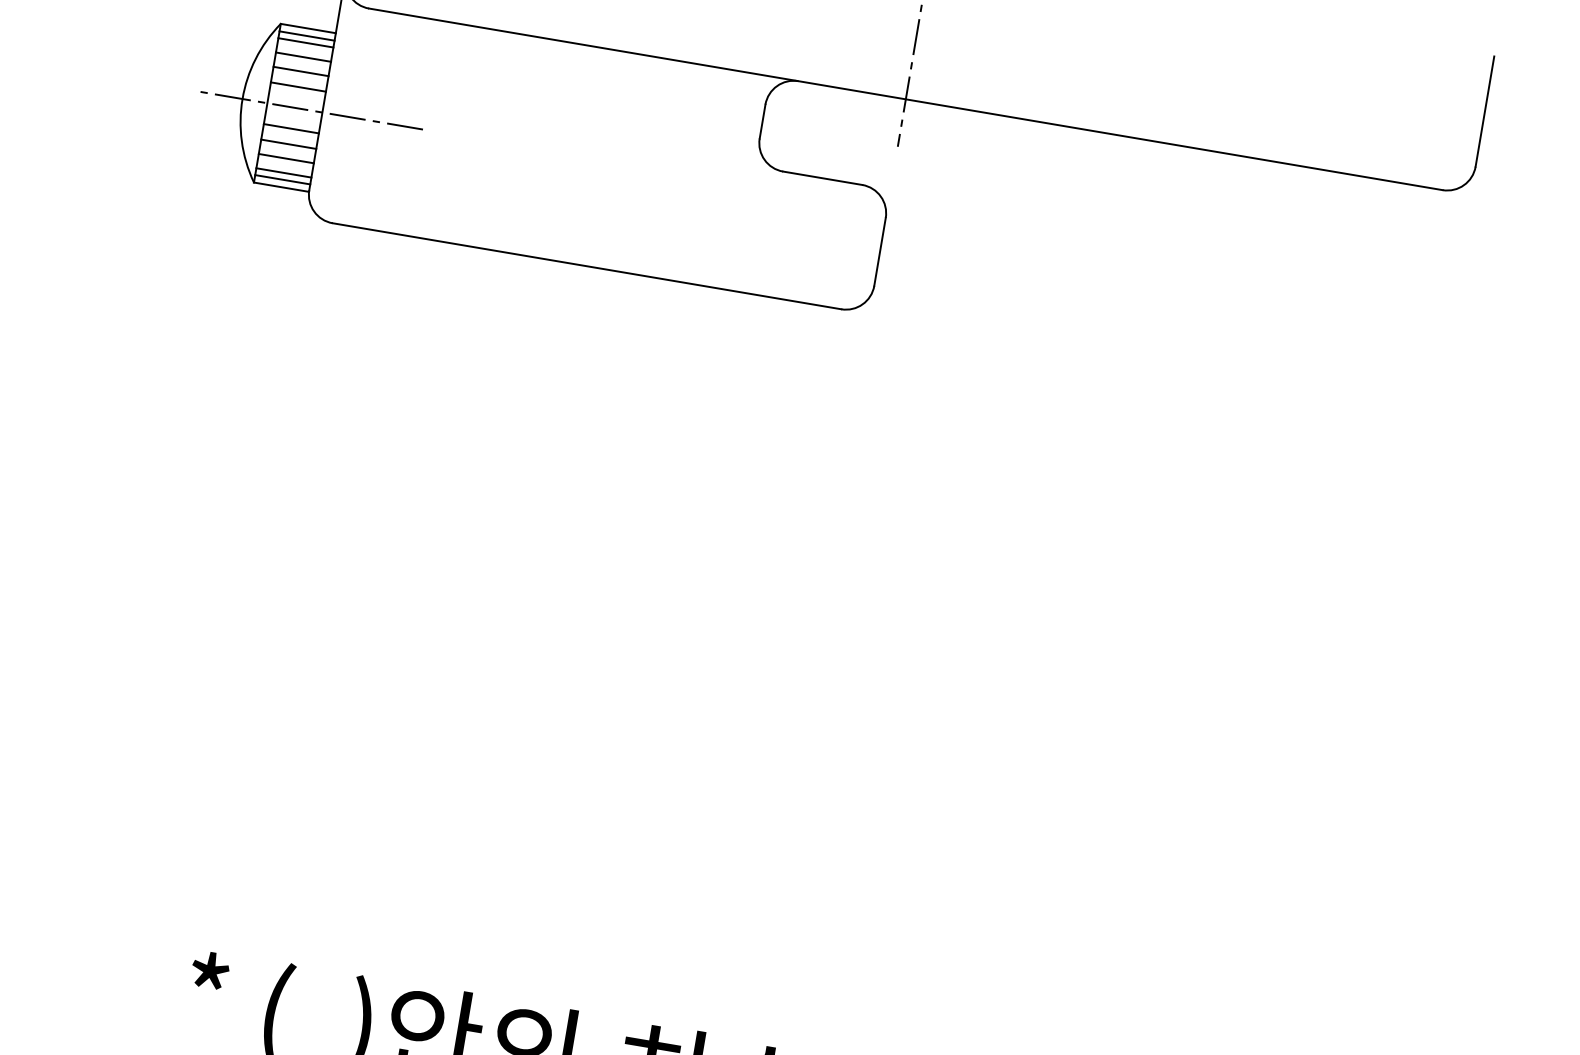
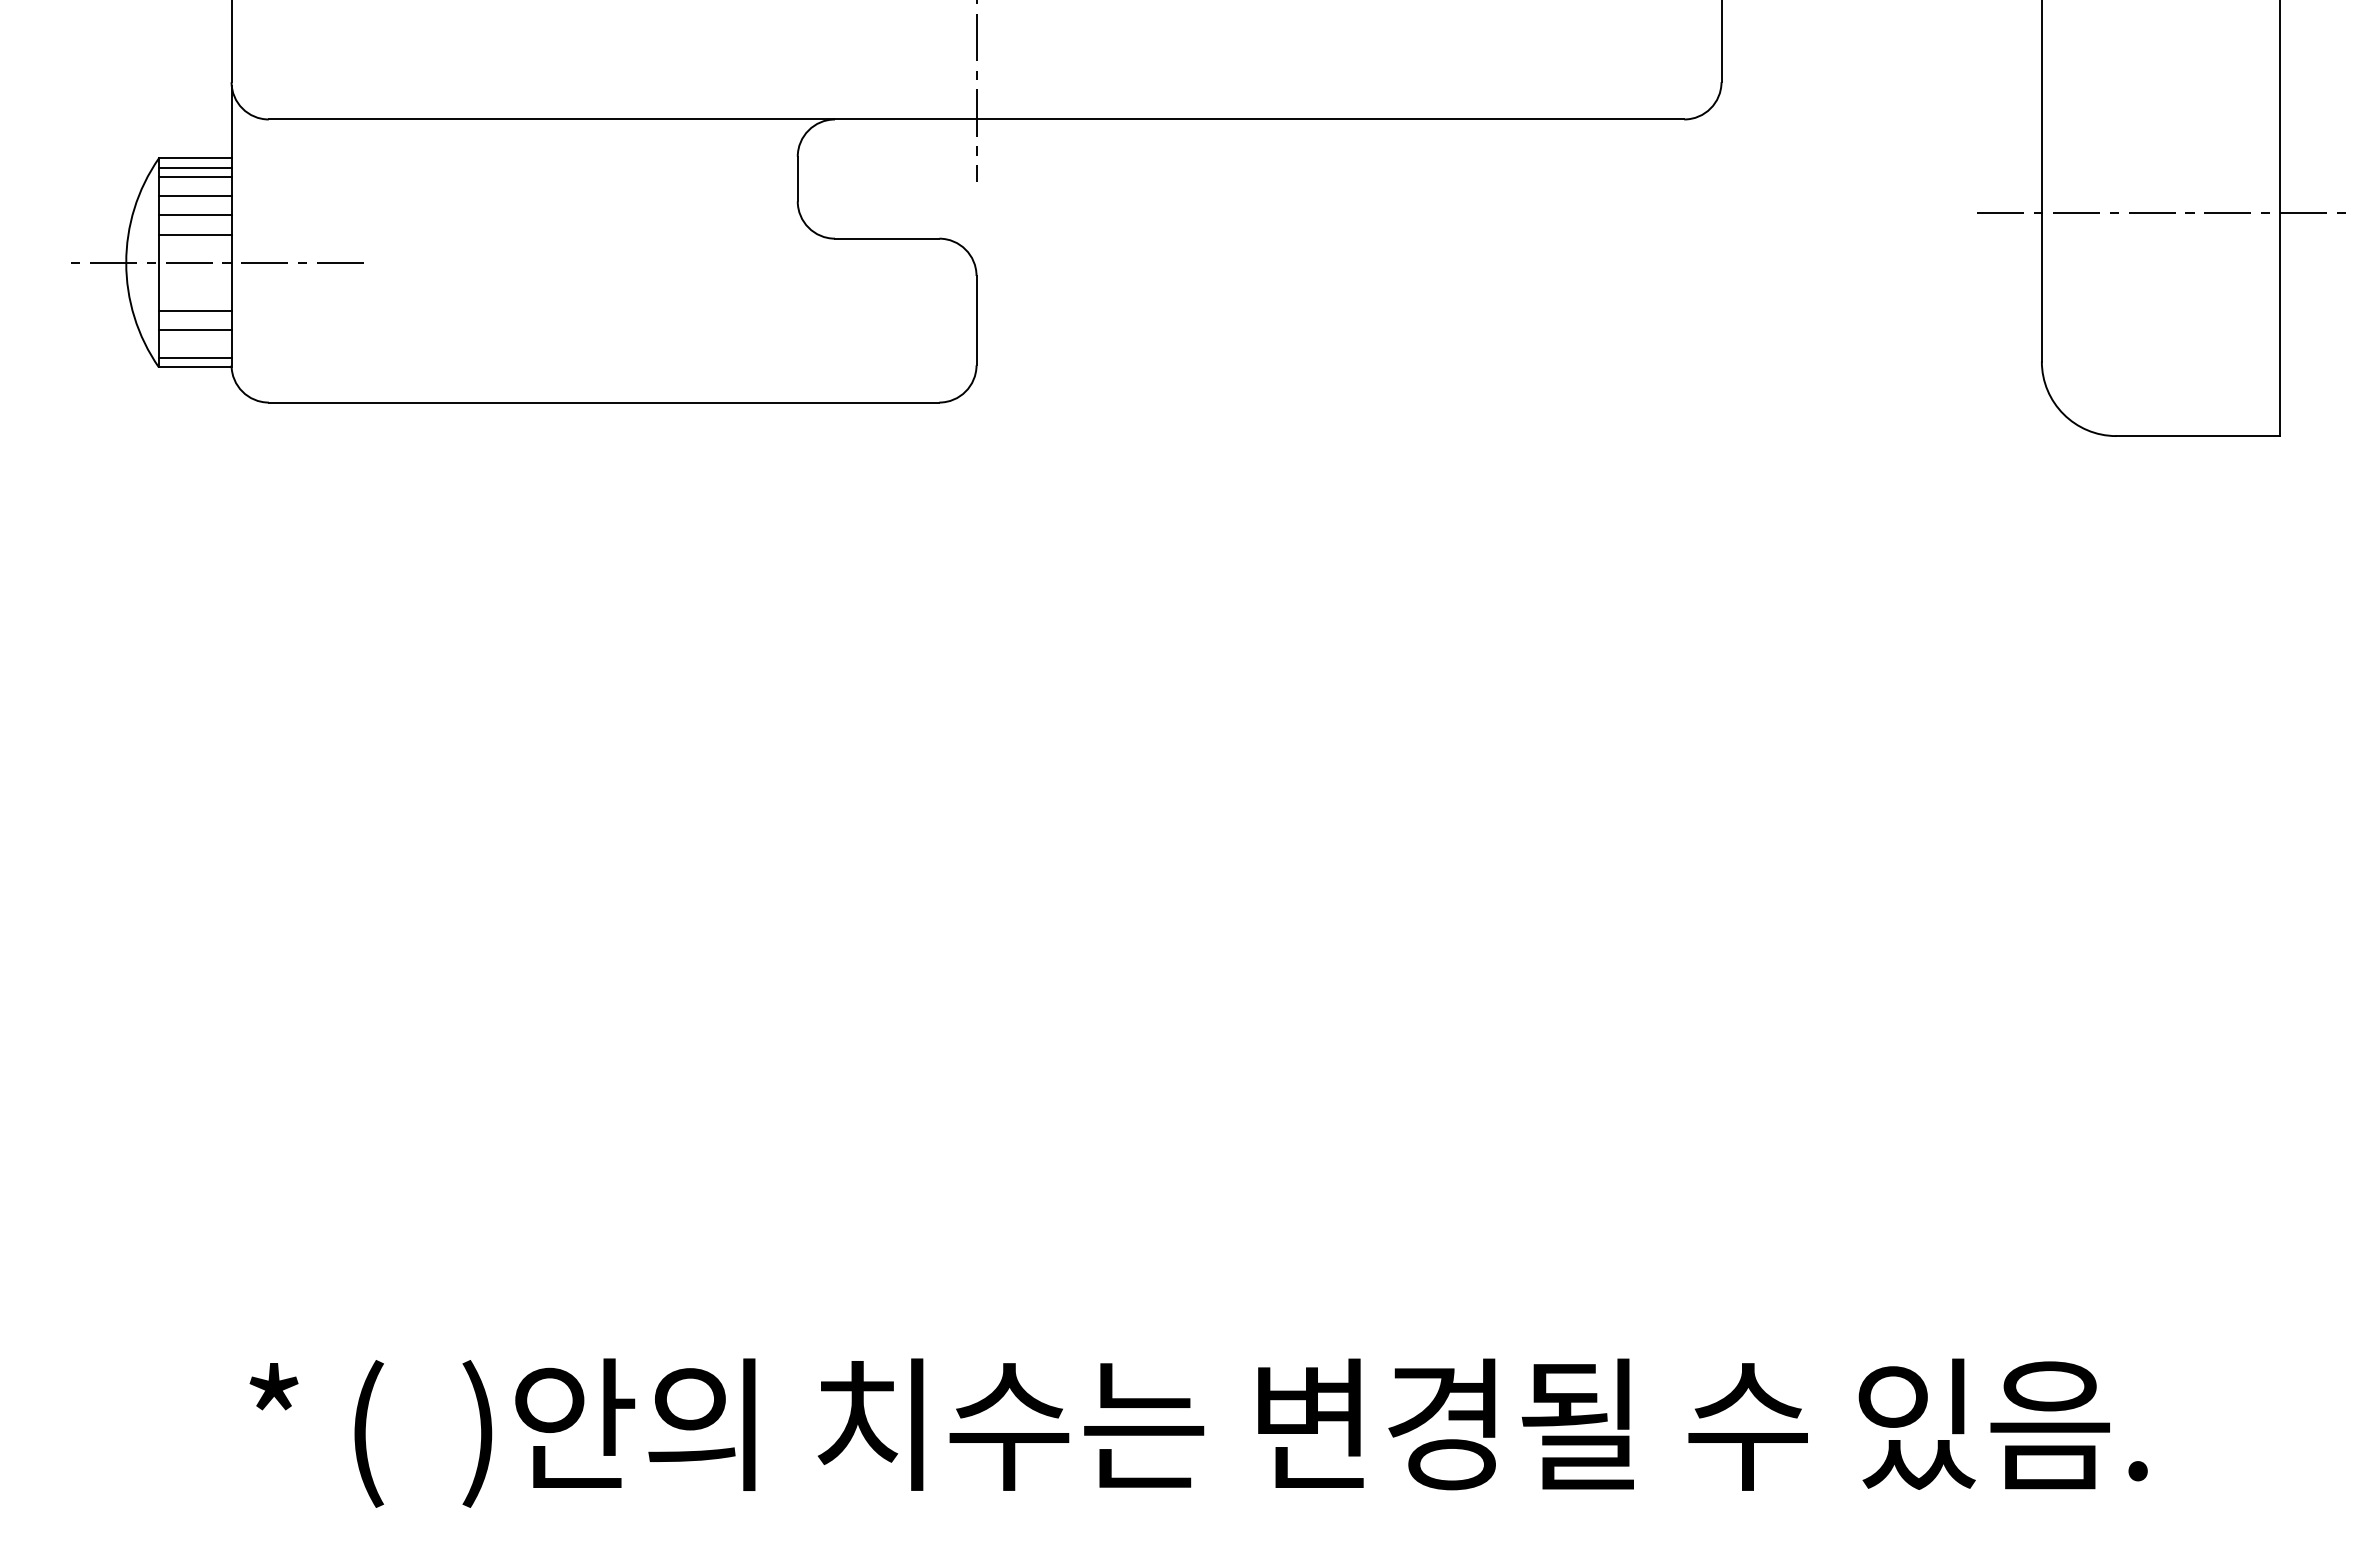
line: (291, 128) -> (195, 290), removed
line: (284, 172) -> (195, 348), removed

